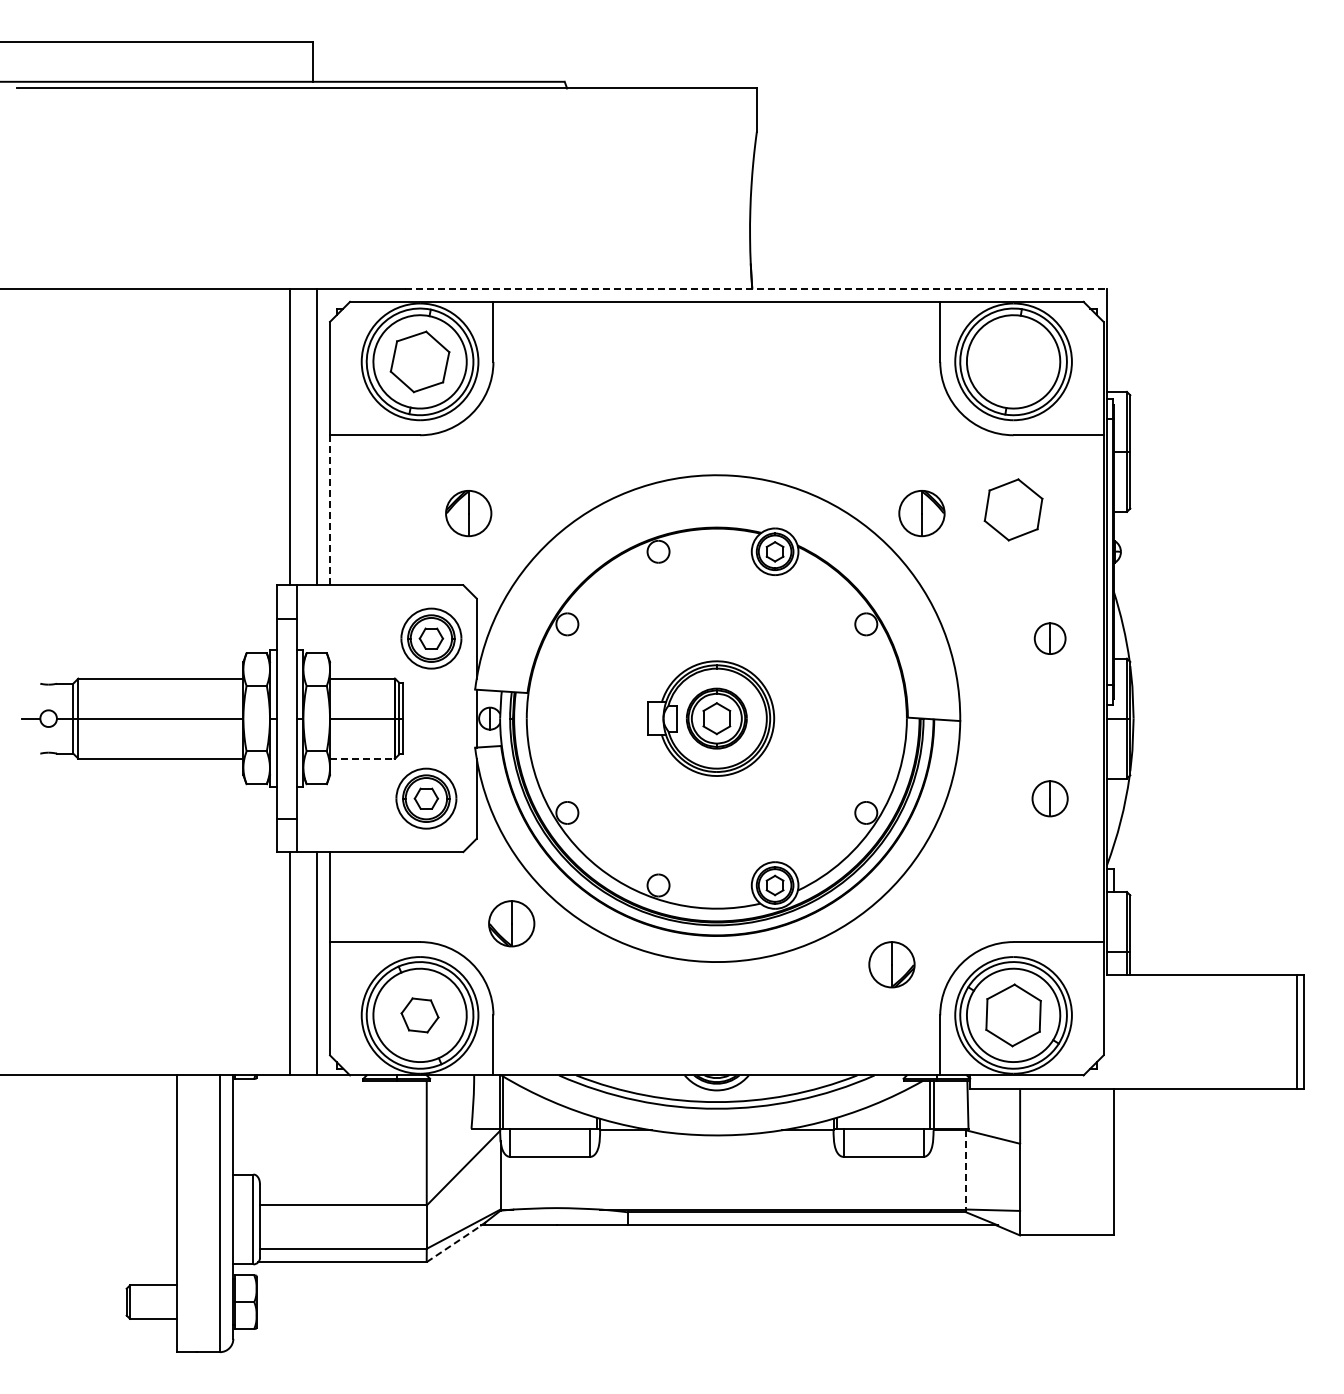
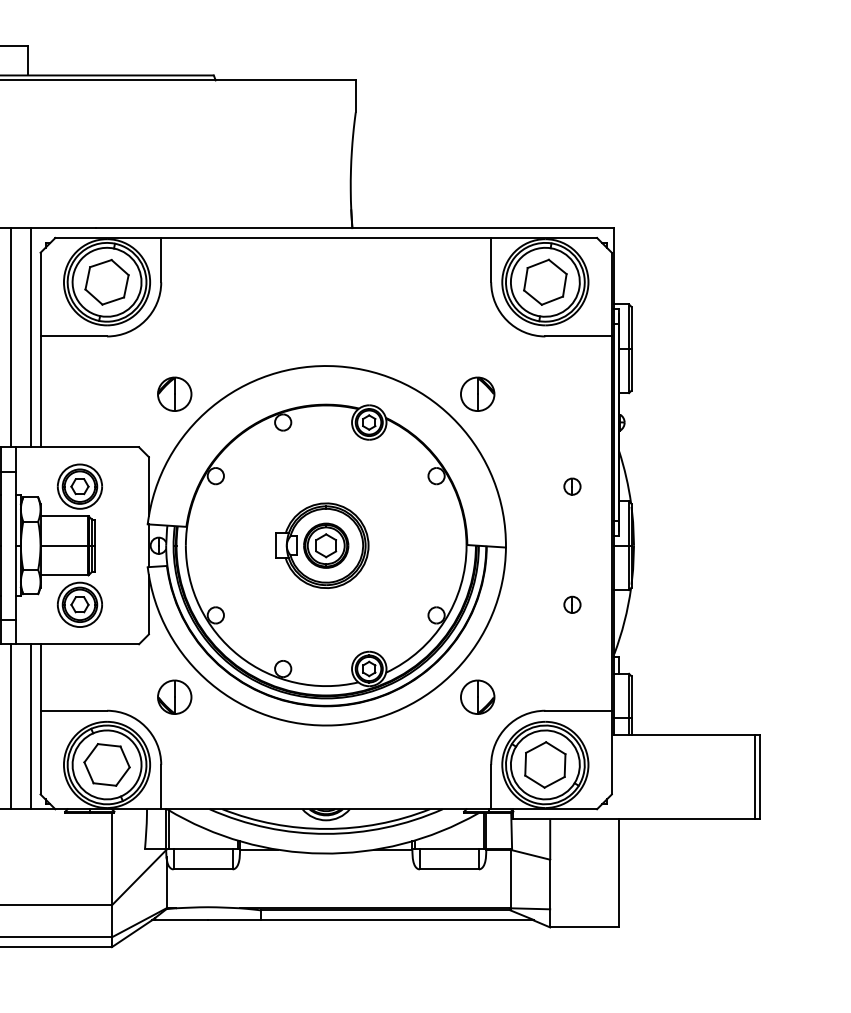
line: (756, 288) -> (355, 228), dashed -> solid
line: (330, 509) -> (40, 391), dashed -> solid
part: (1013, 509) -> (545, 282), moved
part: (468, 513) -> (174, 394), moved
part: (431, 638) -> (80, 486), moved
part: (1050, 638) -> (572, 486), size x0.71
line: (362, 758) -> (64, 575), dashed -> solid
part: (426, 798) -> (80, 604), moved
part: (1050, 798) -> (572, 604), size x0.62
part: (891, 964) -> (477, 697), moved
part: (419, 1015) -> (106, 764), size x1.67
line: (966, 1169) -> (510, 878), dashed -> solid
line: (453, 1243) -> (131, 933), dashed -> solid

